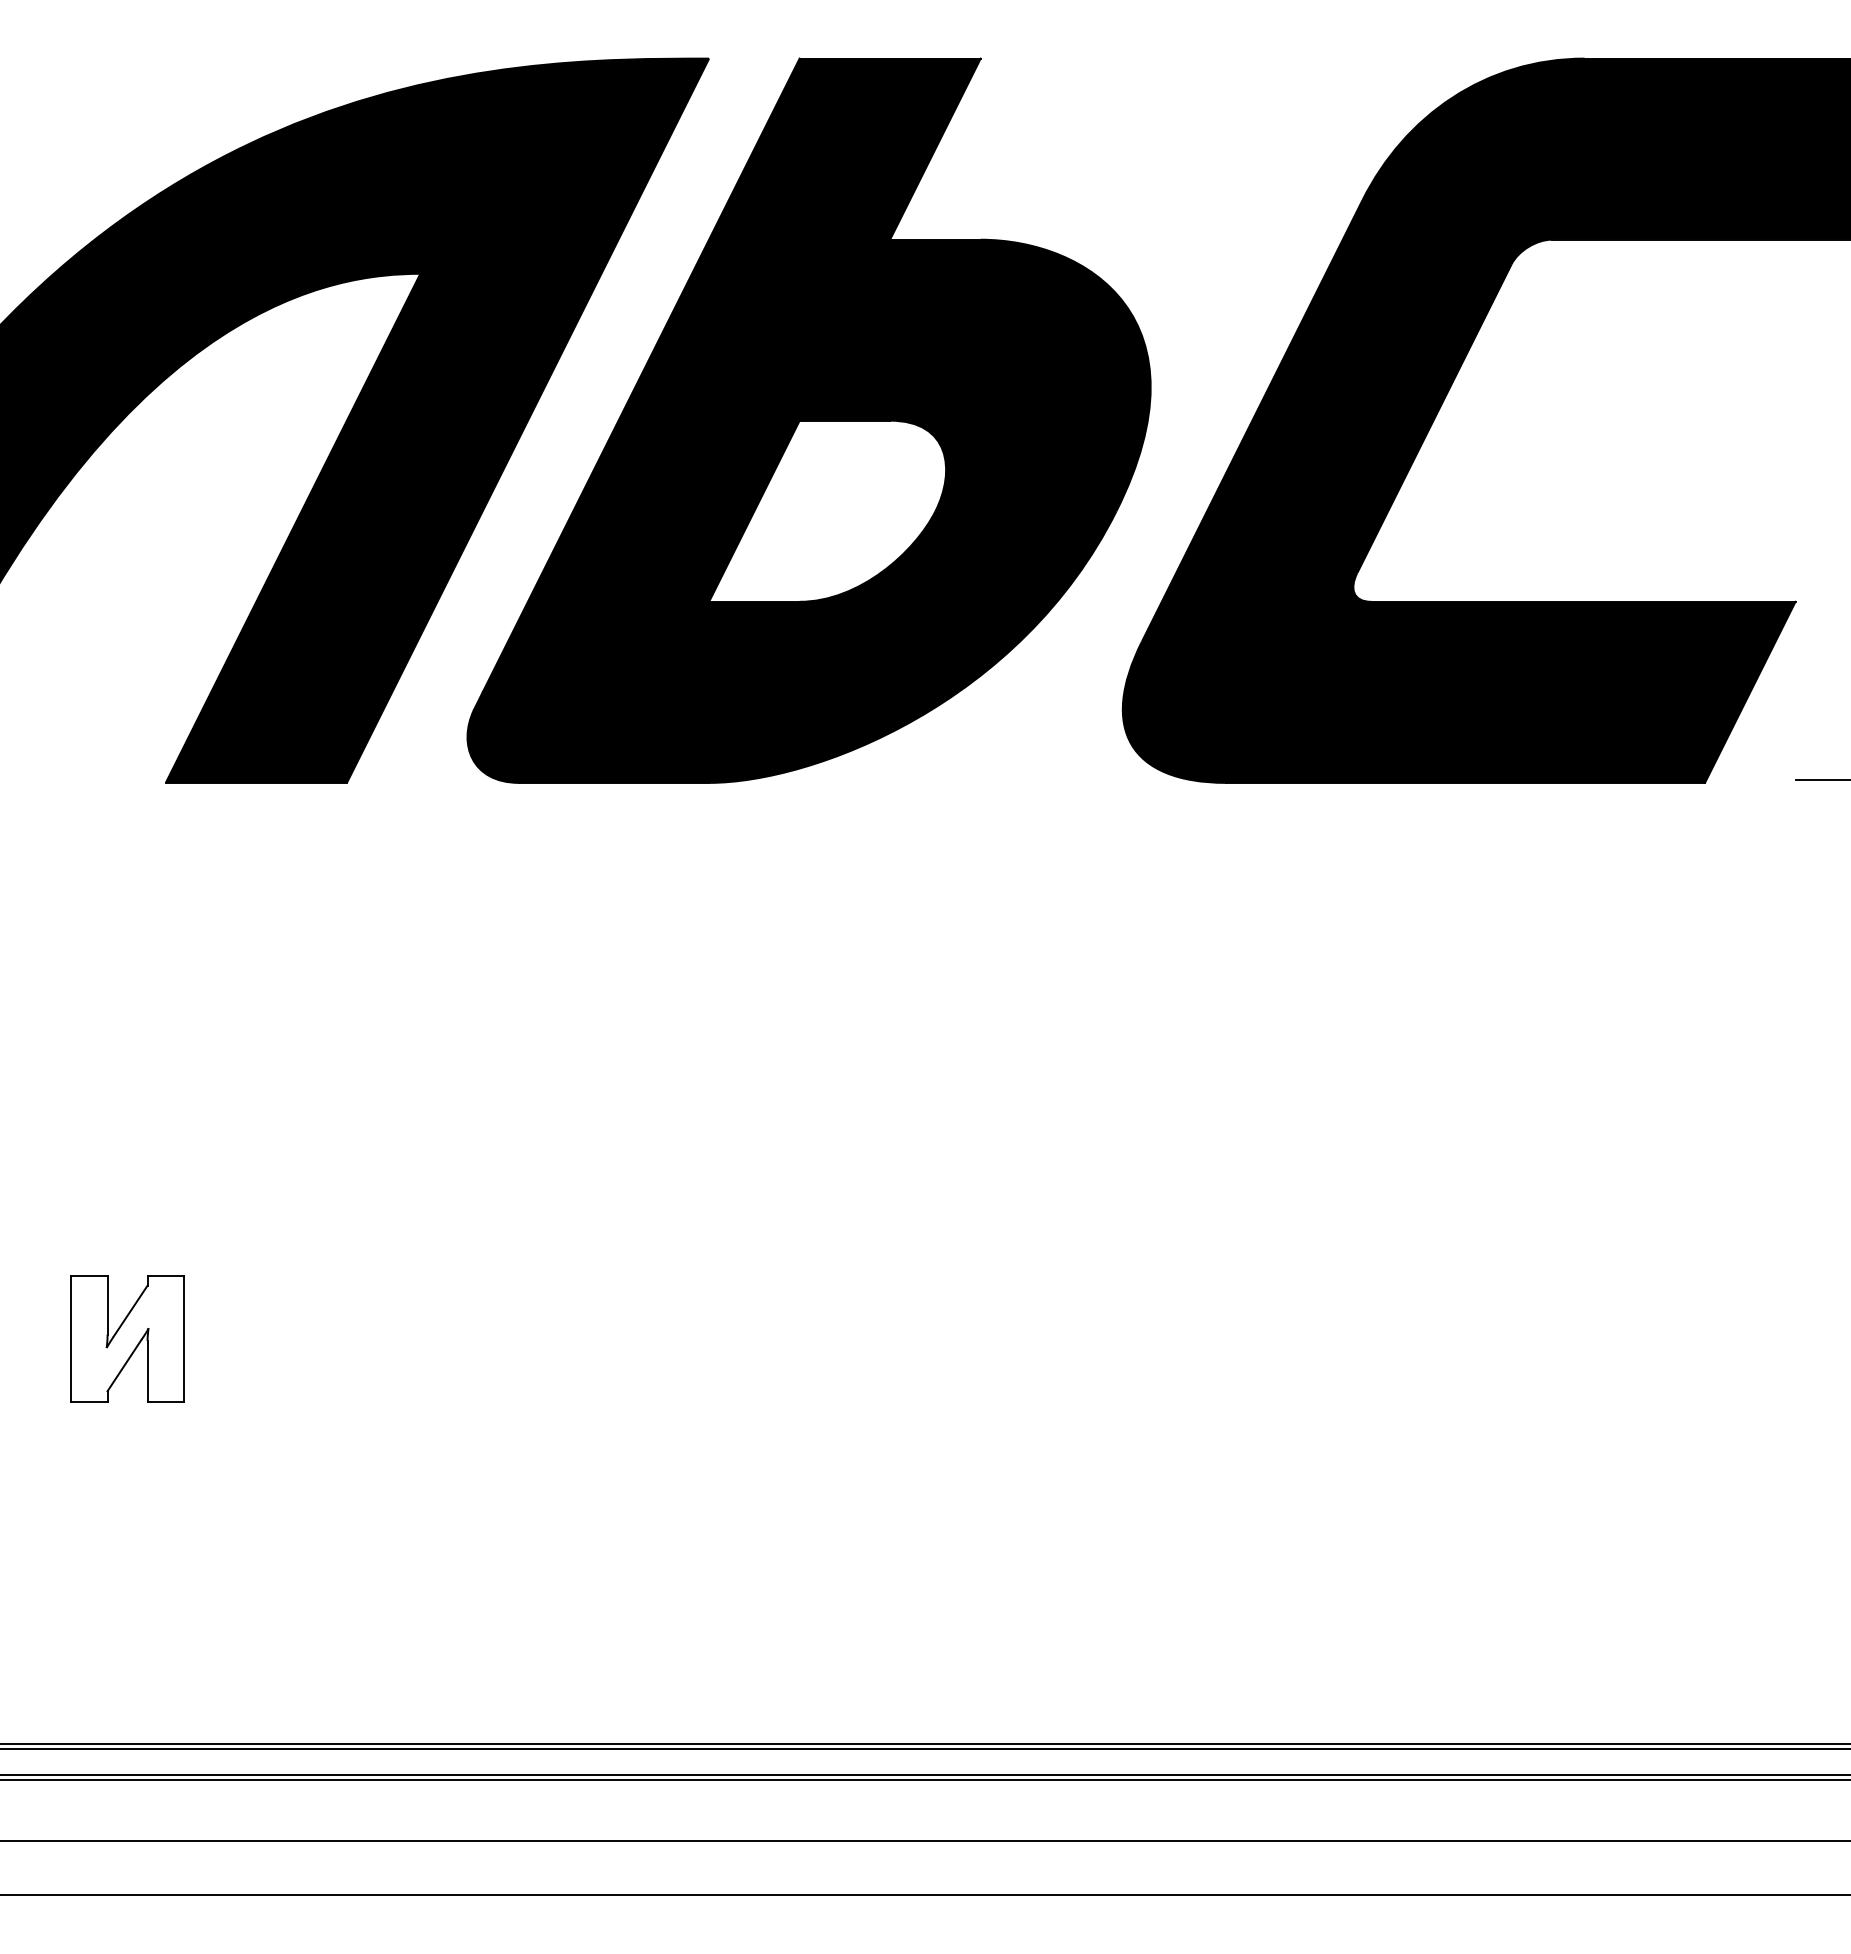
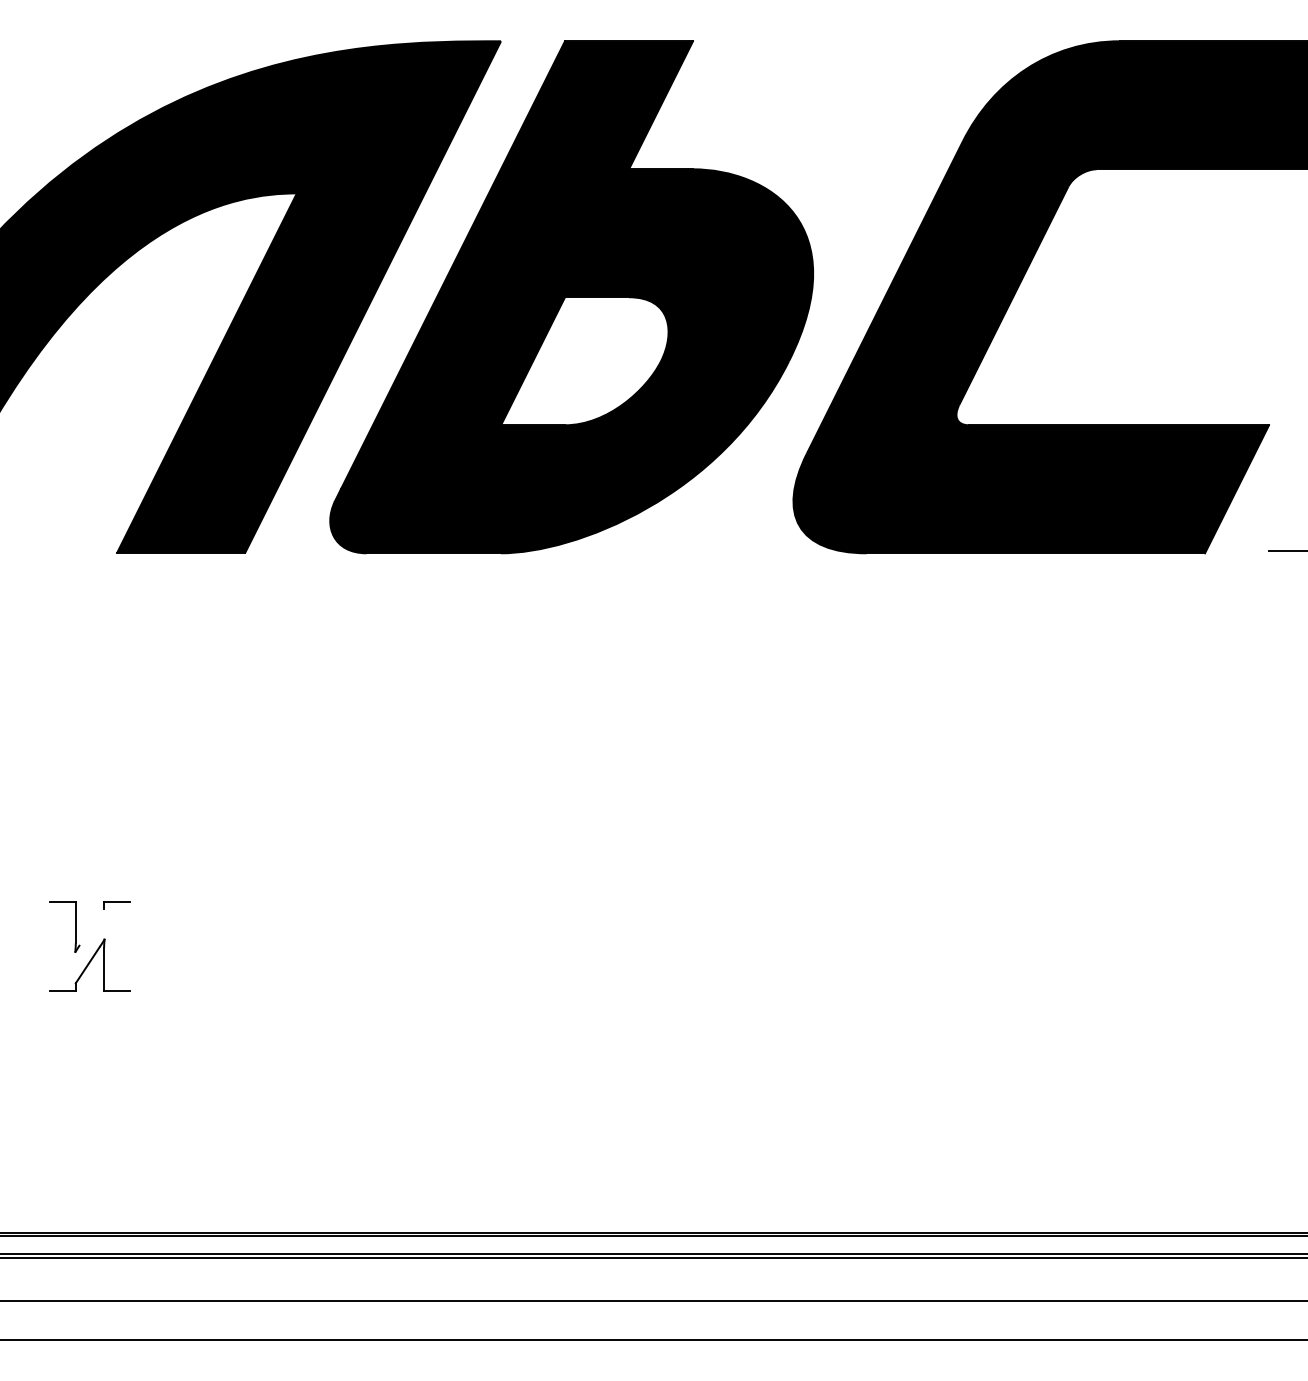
line: (130, 1310) -> (92, 926), removed
line: (70, 1338) -> (49, 946), removed
line: (184, 1338) -> (130, 946), removed

